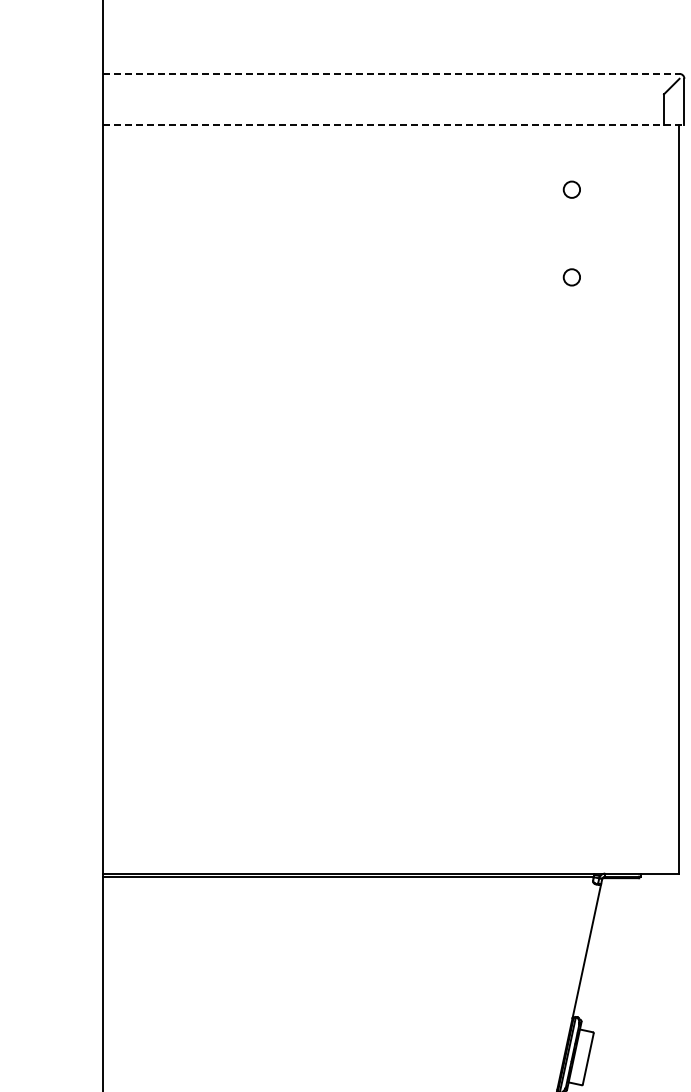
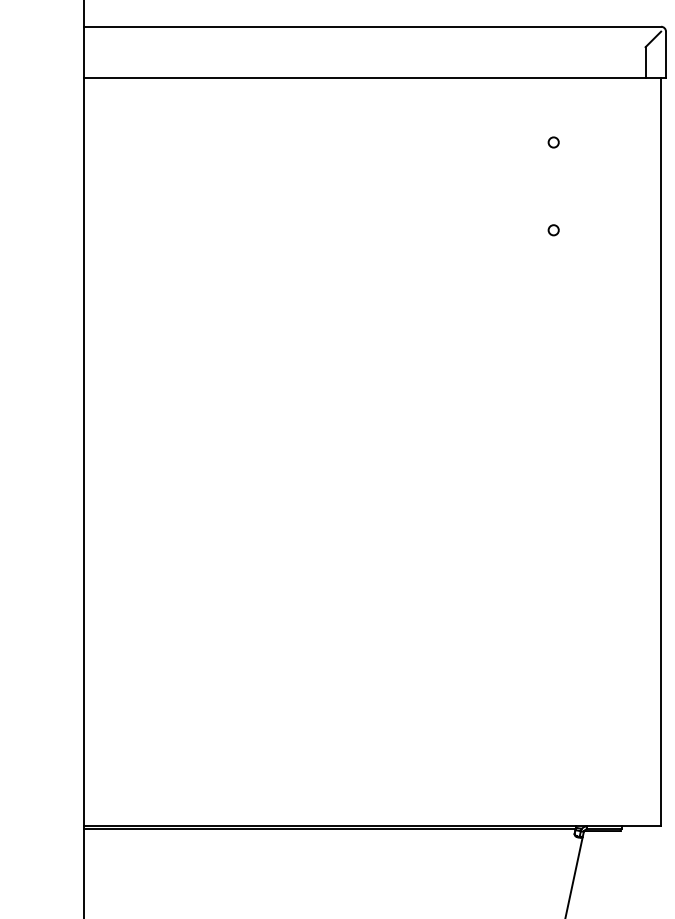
line: (391, 73) -> (373, 26), dashed -> solid
line: (393, 124) -> (375, 77), dashed -> solid
circle: (572, 189) -> (554, 142), size x0.62
circle: (572, 277) -> (554, 230), size x0.62

